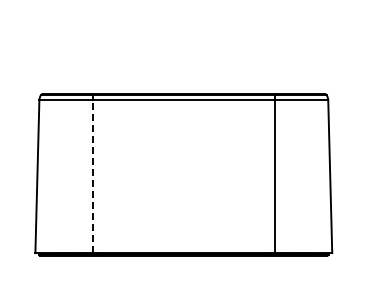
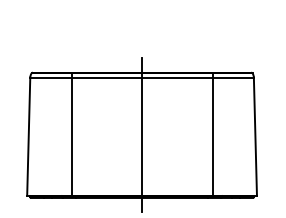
line: (183, 174) -> (141, 134), added
line: (92, 176) -> (71, 136), dashed -> solid

